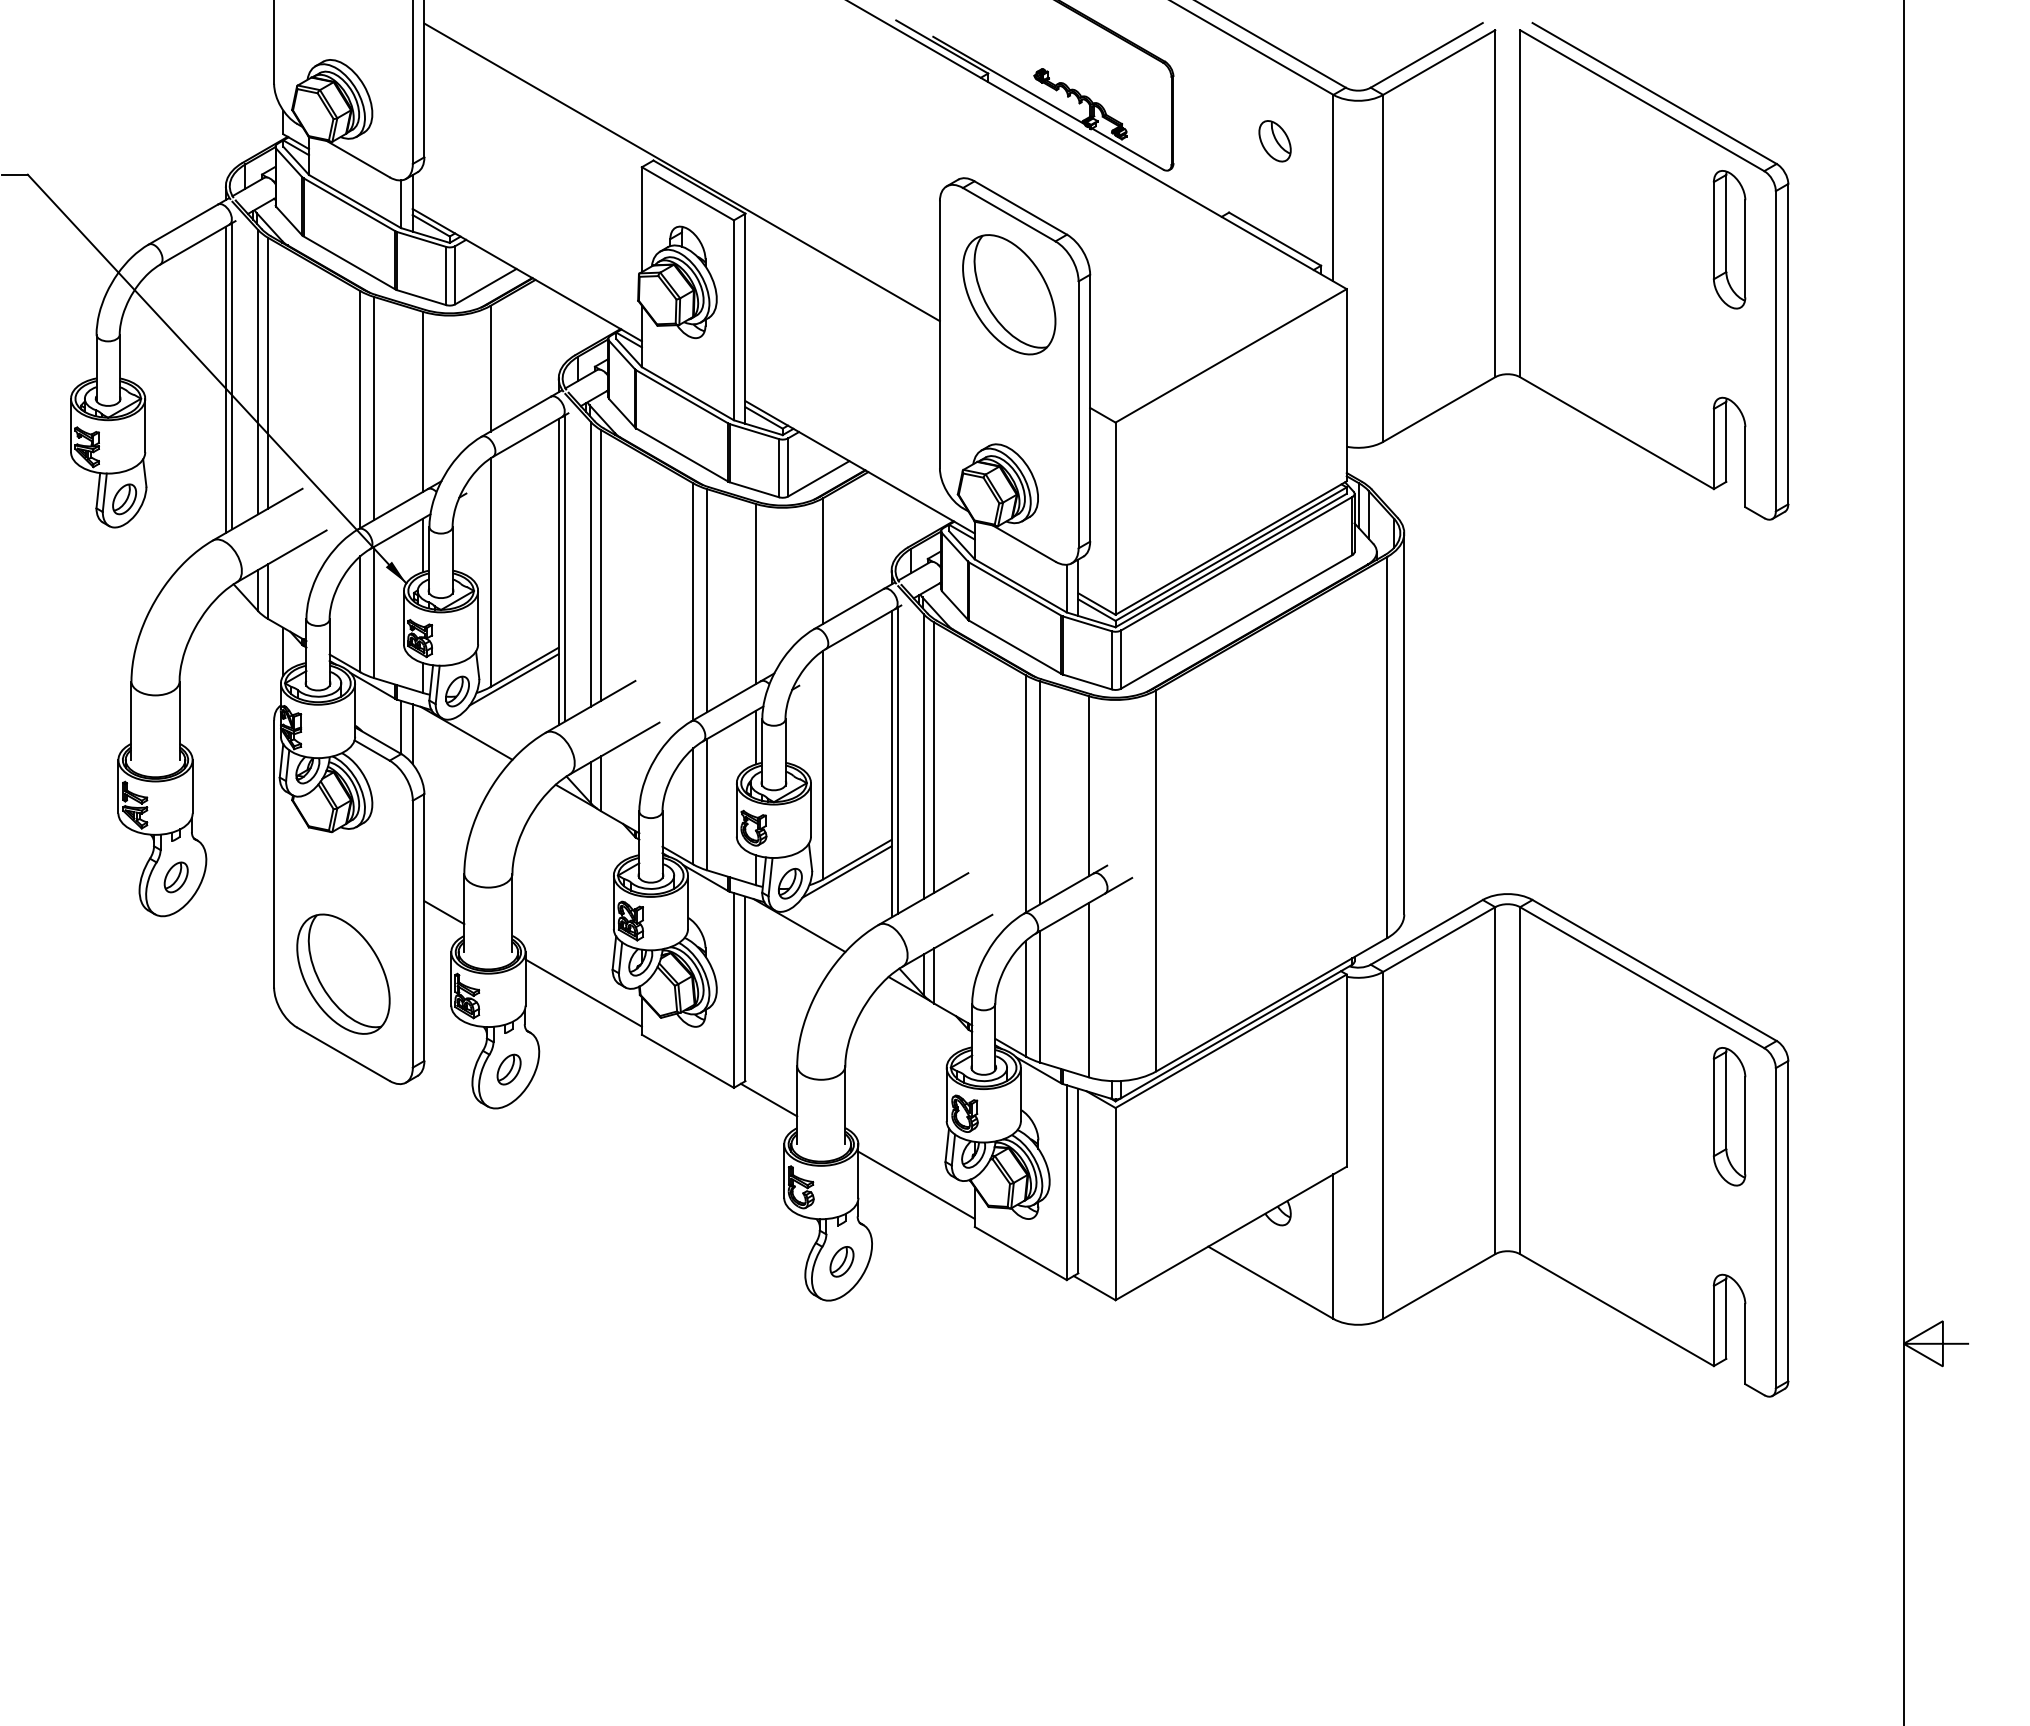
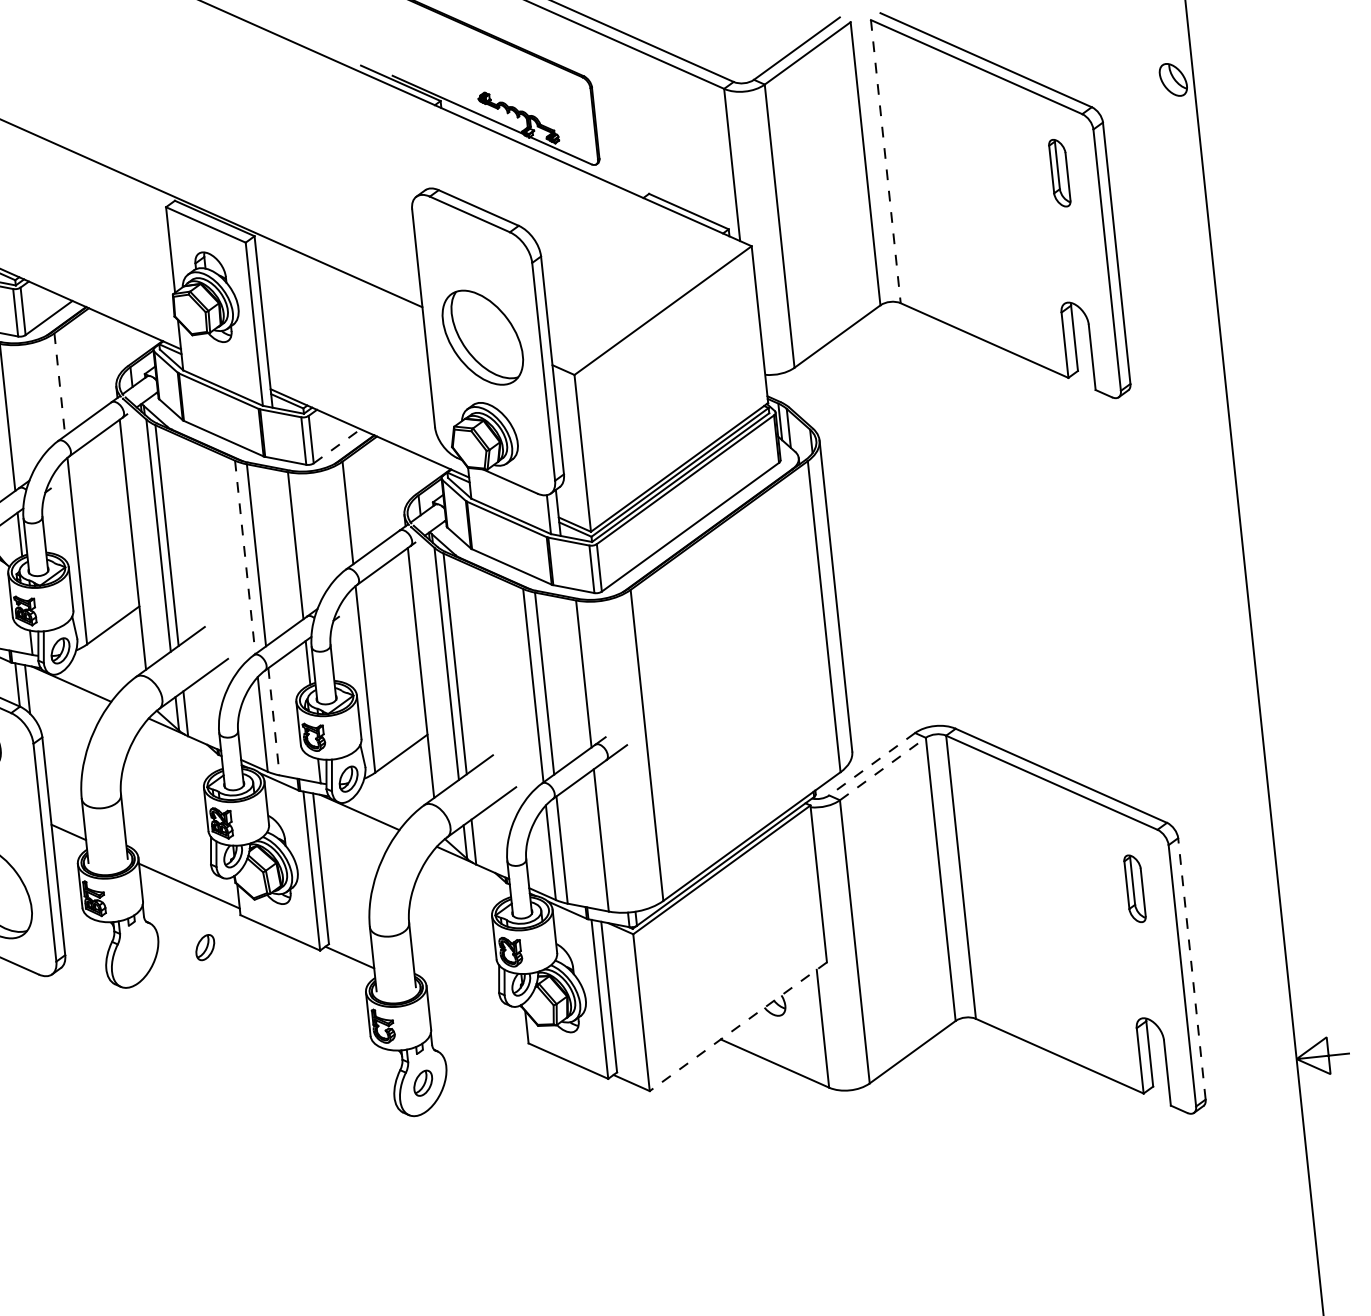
part: (1274, 141) -> (1172, 80), moved
line: (1520, 203) -> (886, 161), solid -> dashed
part: (1729, 239) -> (1059, 172), size x0.6
part: (1009, 294) -> (483, 337), moved
line: (490, 368) -> (59, 384), solid -> dashed
line: (819, 478) -> (337, 445), solid -> dashed
line: (565, 568) -> (138, 541), removed
line: (693, 601) -> (245, 557), solid -> dashed
line: (513, 679) -> (105, 636), removed
line: (898, 760) -> (426, 669), removed
line: (707, 804) -> (274, 721), solid -> dashed
line: (846, 871) -> (393, 764), removed
line: (1426, 932) -> (871, 764), solid -> dashed
line: (1439, 939) -> (883, 768), solid -> dashed
part: (508, 1069) -> (204, 947), moved
part: (1729, 1116) -> (1134, 888), size x0.6
line: (916, 1184) -> (477, 1013), removed
line: (1788, 1220) -> (1192, 968), solid -> dashed
line: (1230, 1233) -> (737, 1026), solid -> dashed

